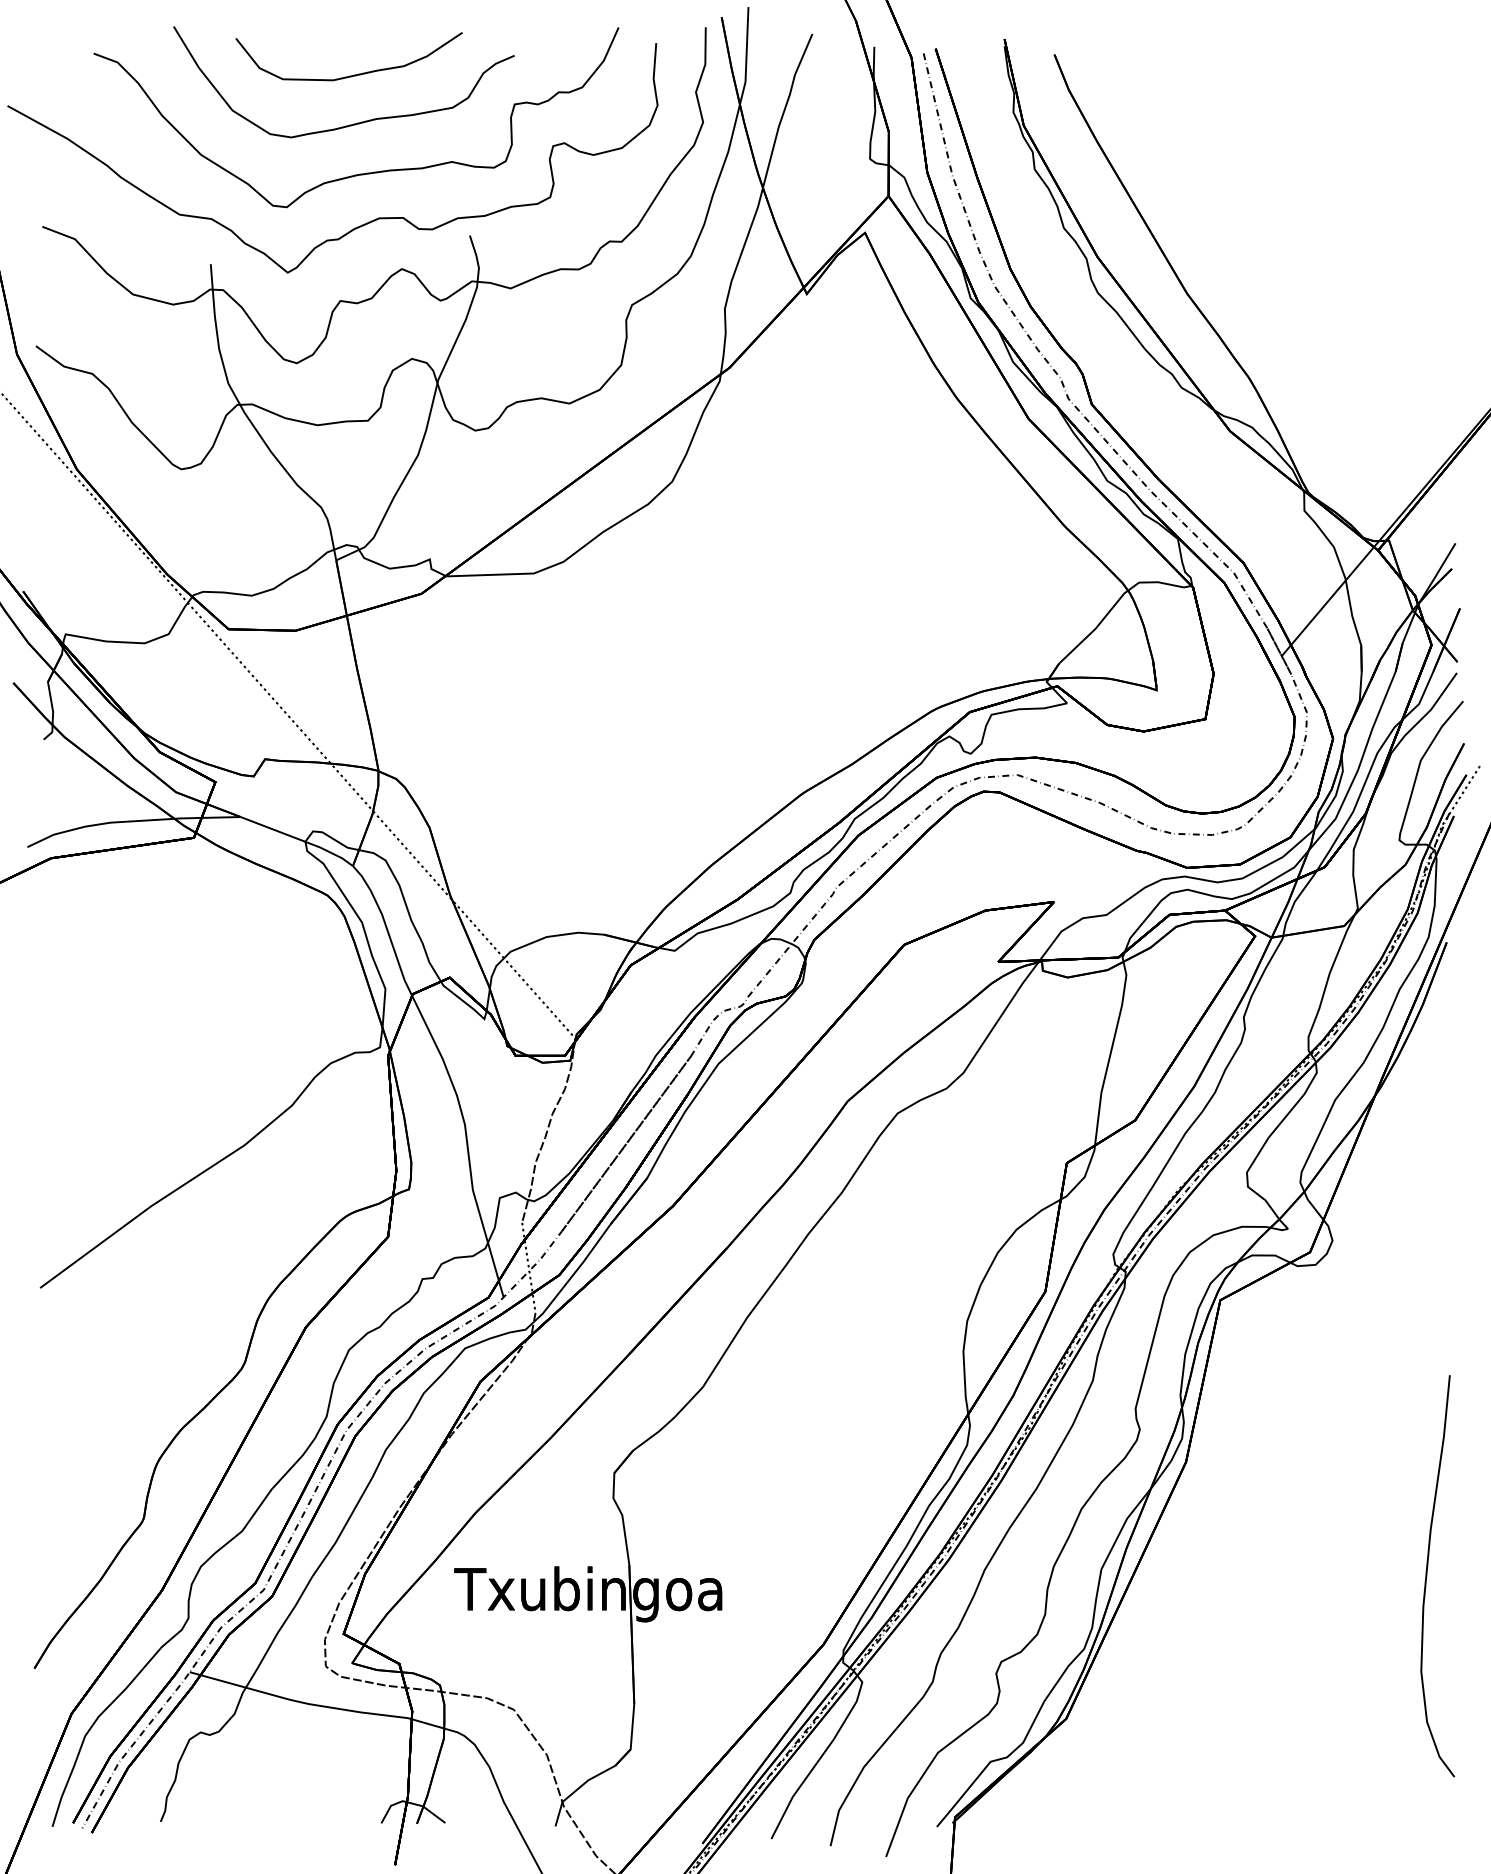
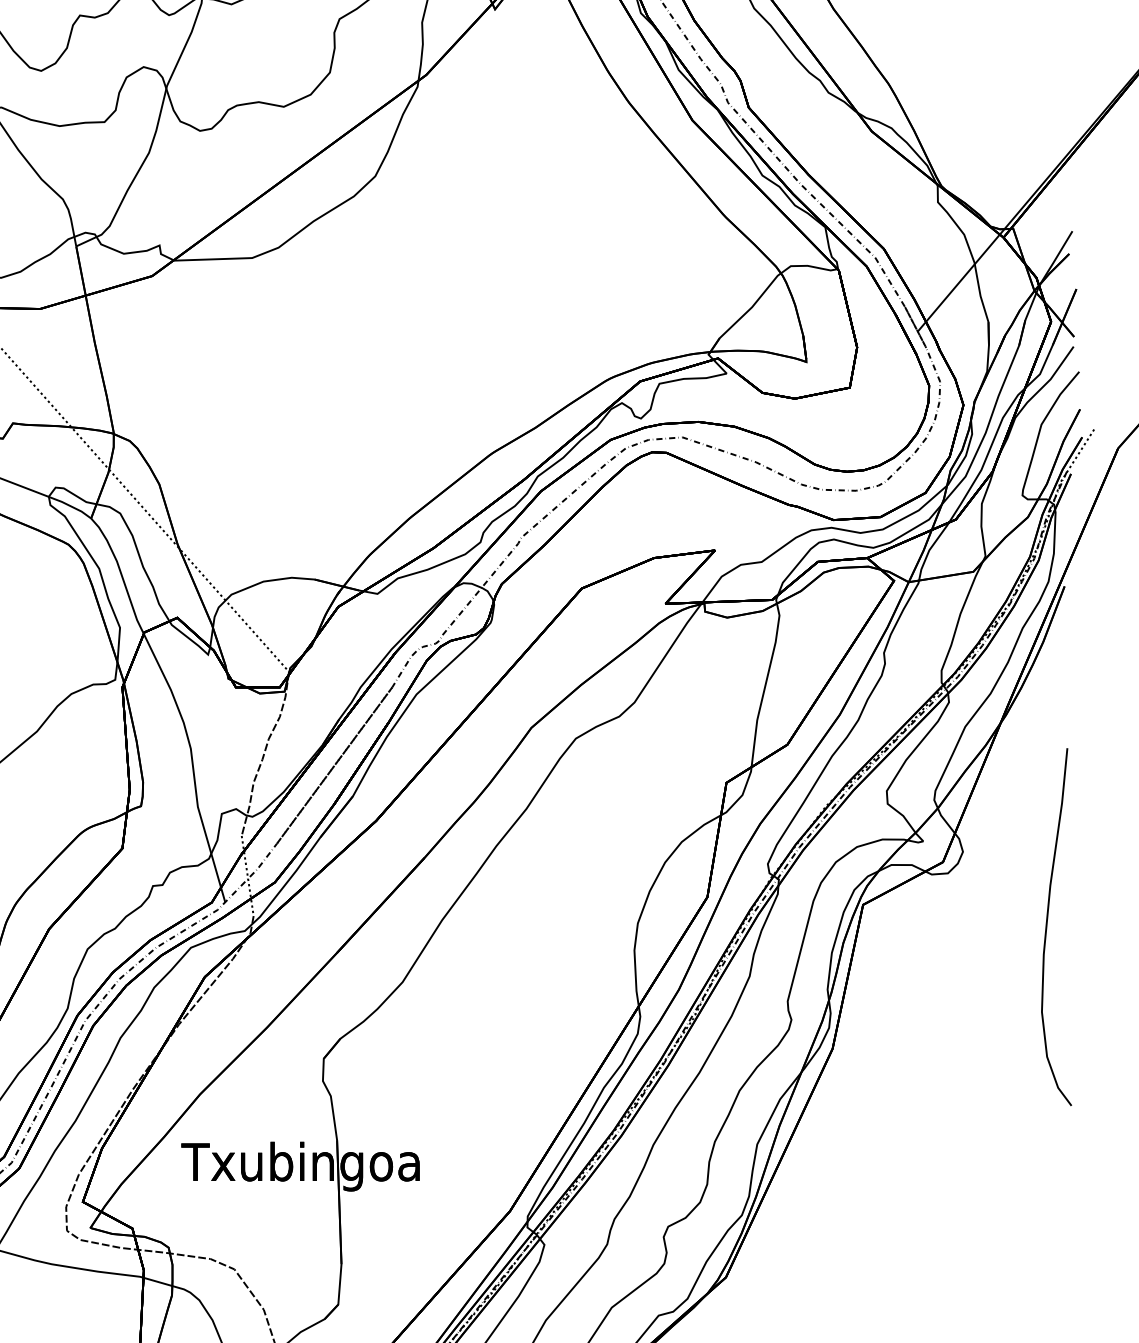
curve: (1427, 1576) -> (1047, 927), moved

